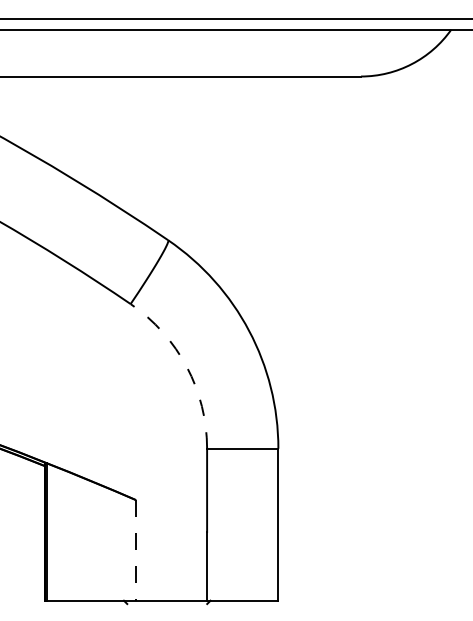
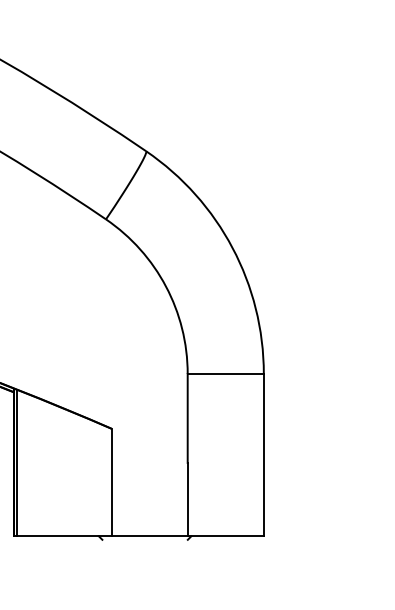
arc: (186, 366) -> (165, 286), dashed -> solid
line: (136, 550) -> (112, 482), dashed -> solid

